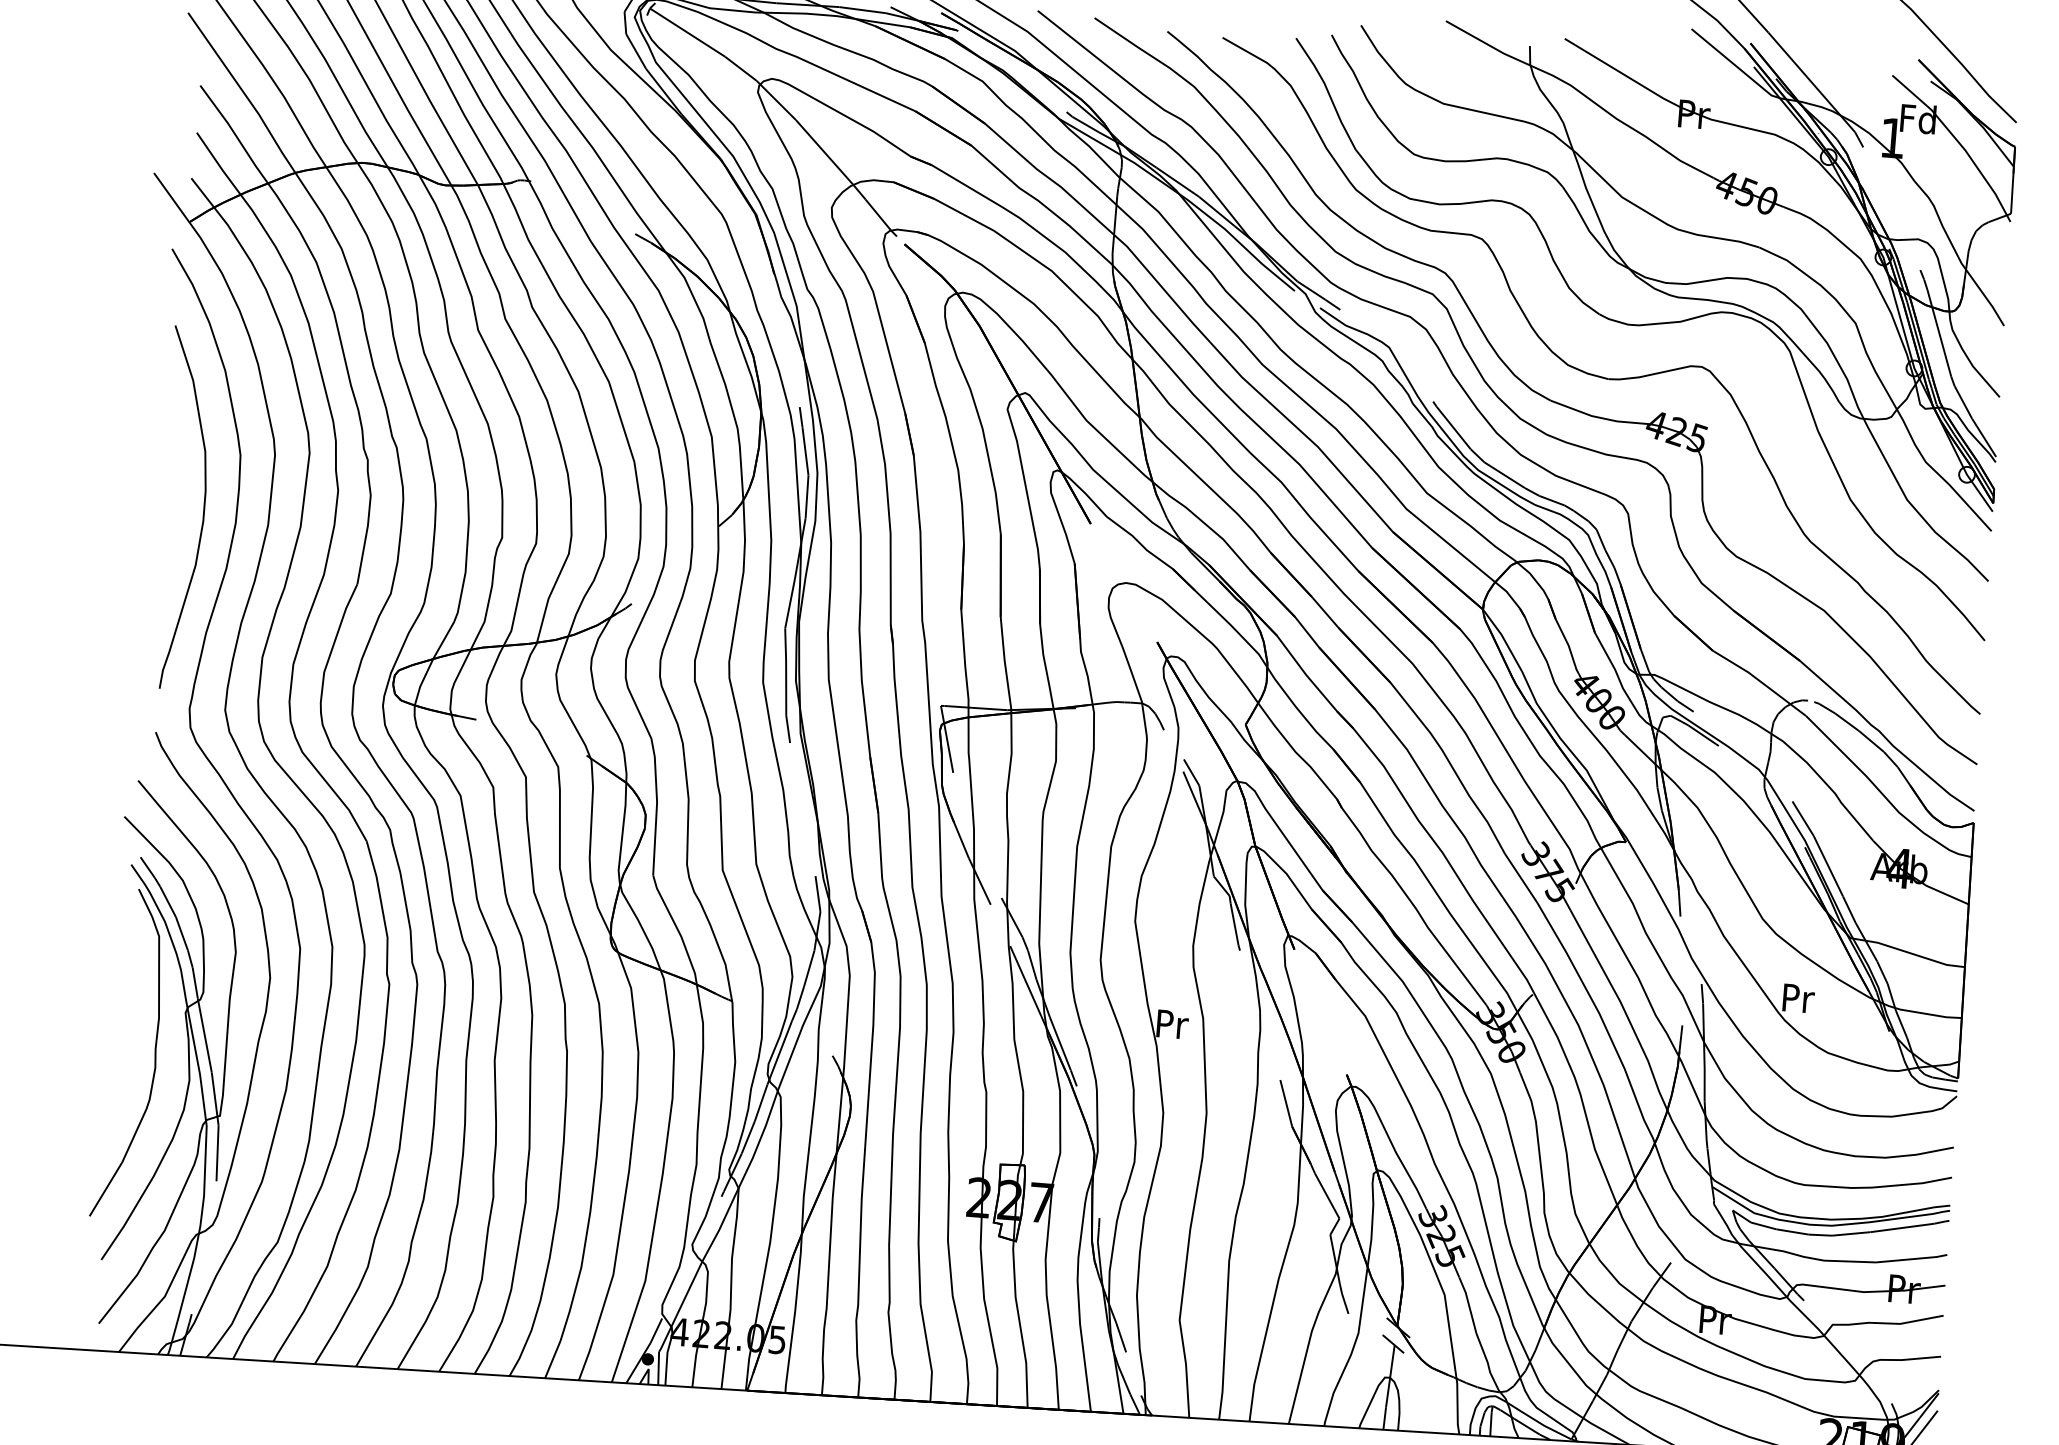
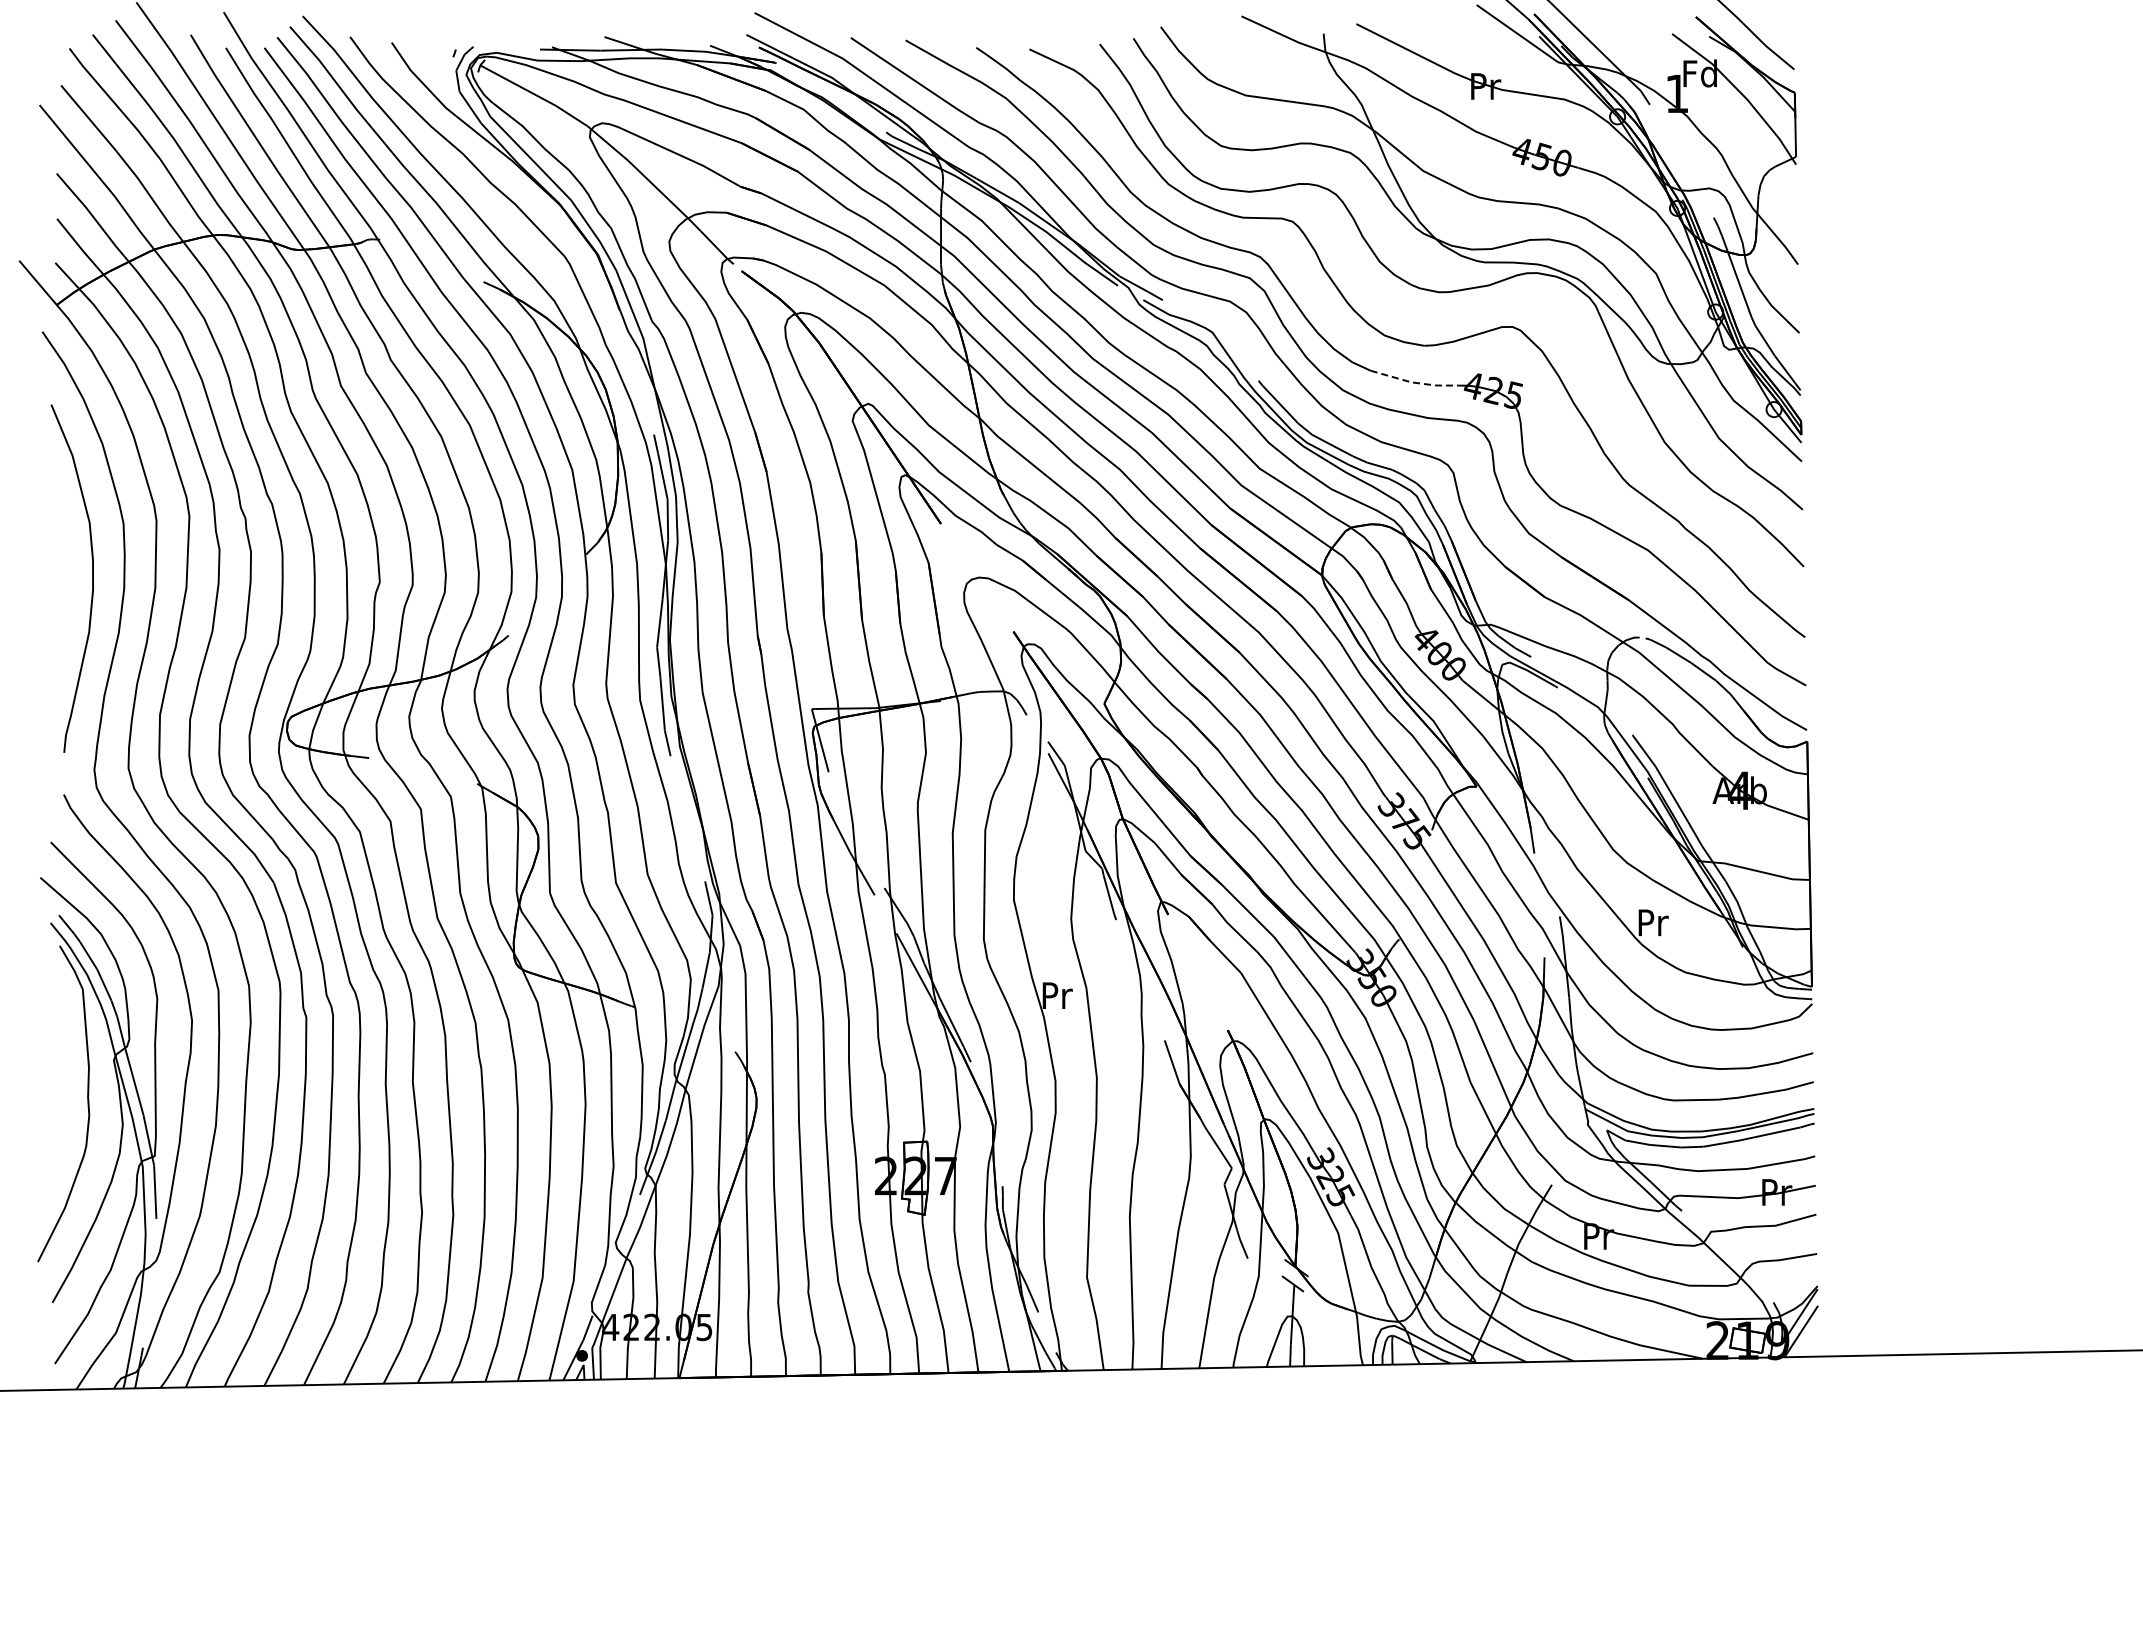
line: (1595, 416) -> (1414, 382), solid -> dashed

